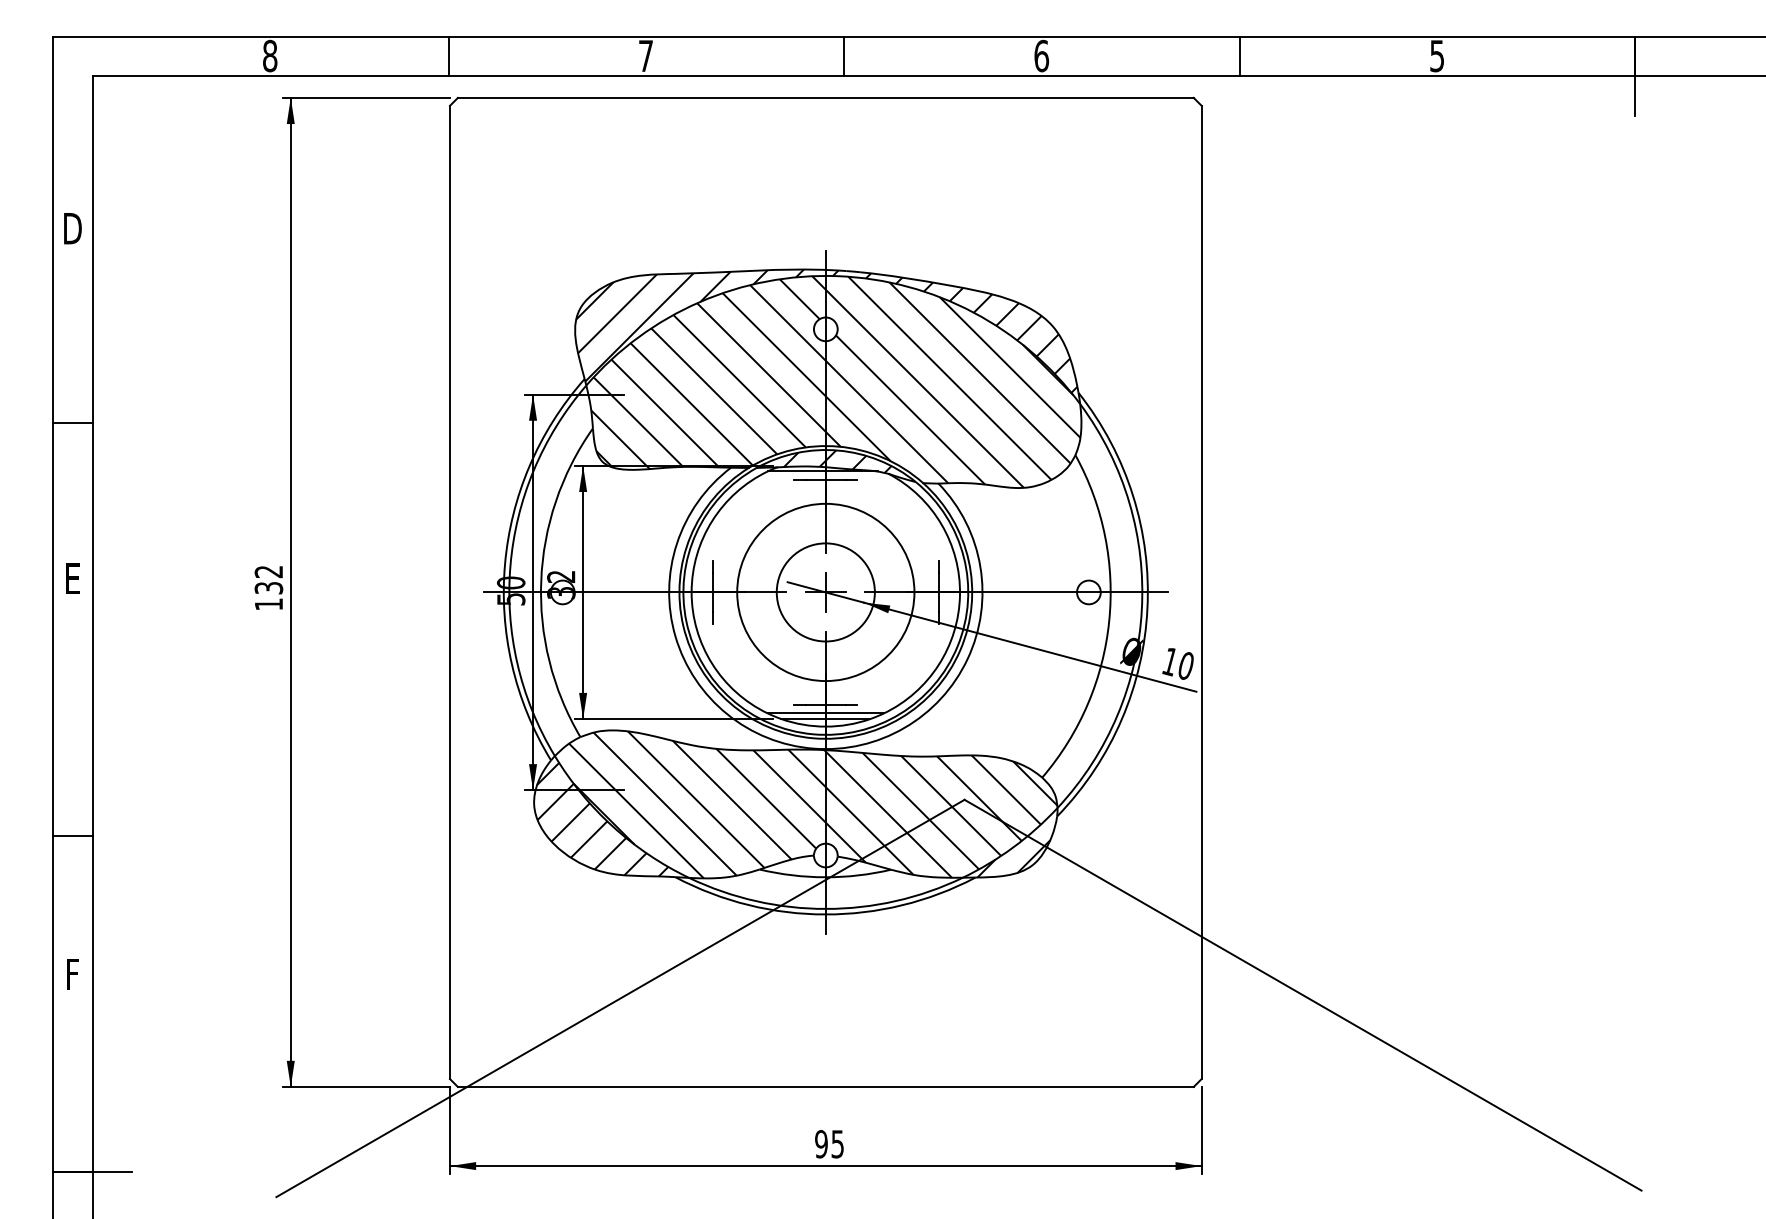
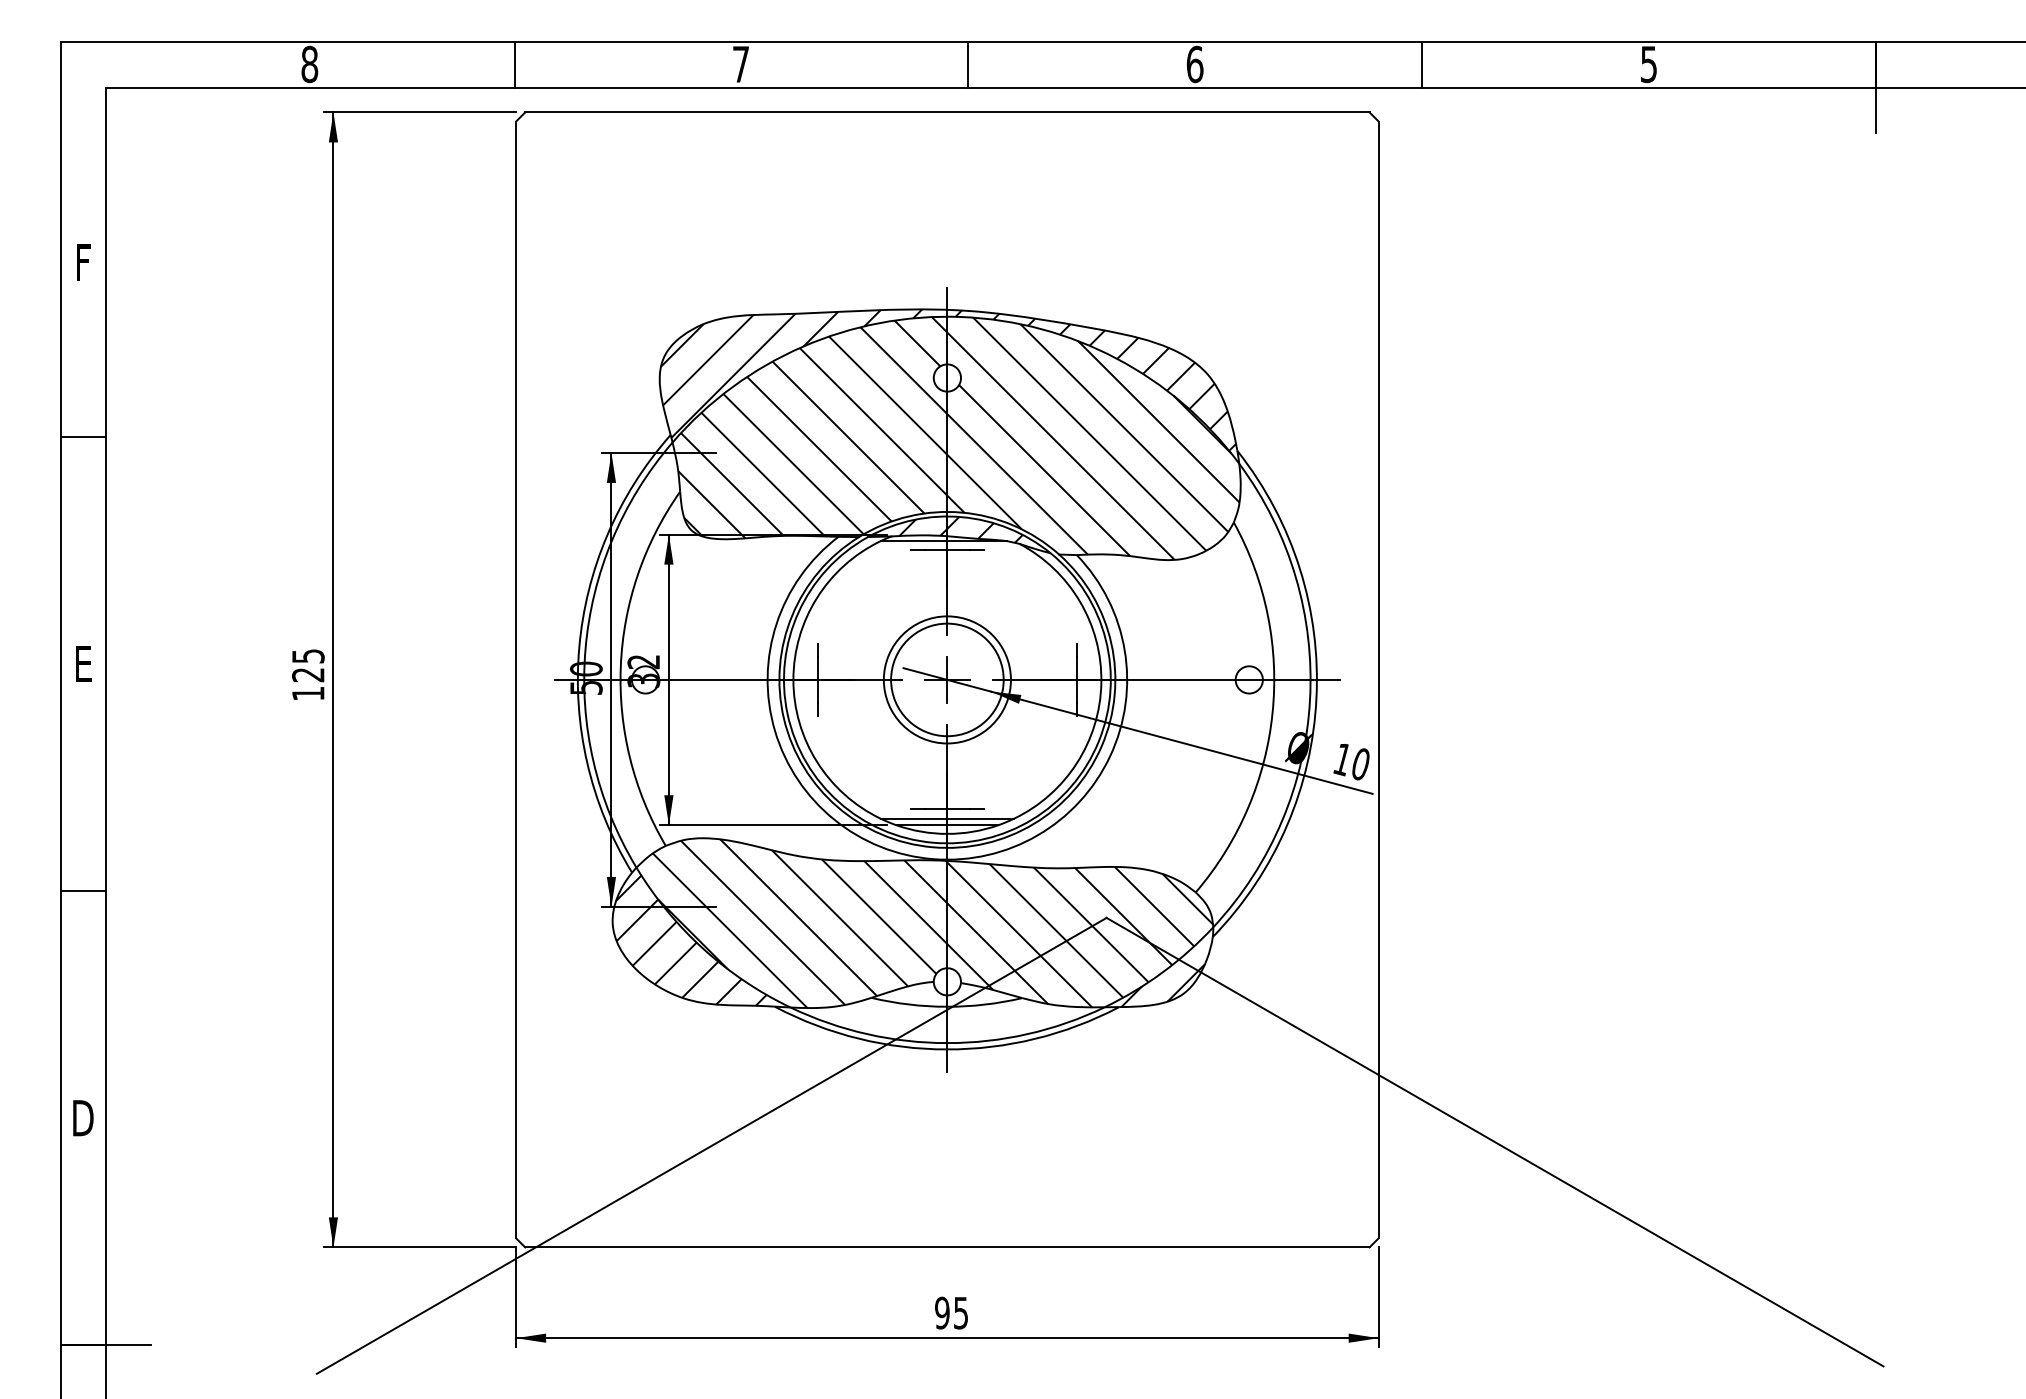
text: (72, 228) -> (82, 262), D -> F
line: (72, 422) -> (82, 436), moved
text: (268, 580) -> (307, 666), 132 -> 125
circle: (825, 592) -> (947, 679), size x0.62
line: (72, 836) -> (82, 891), moved
text: (72, 974) -> (82, 1118), F -> D

